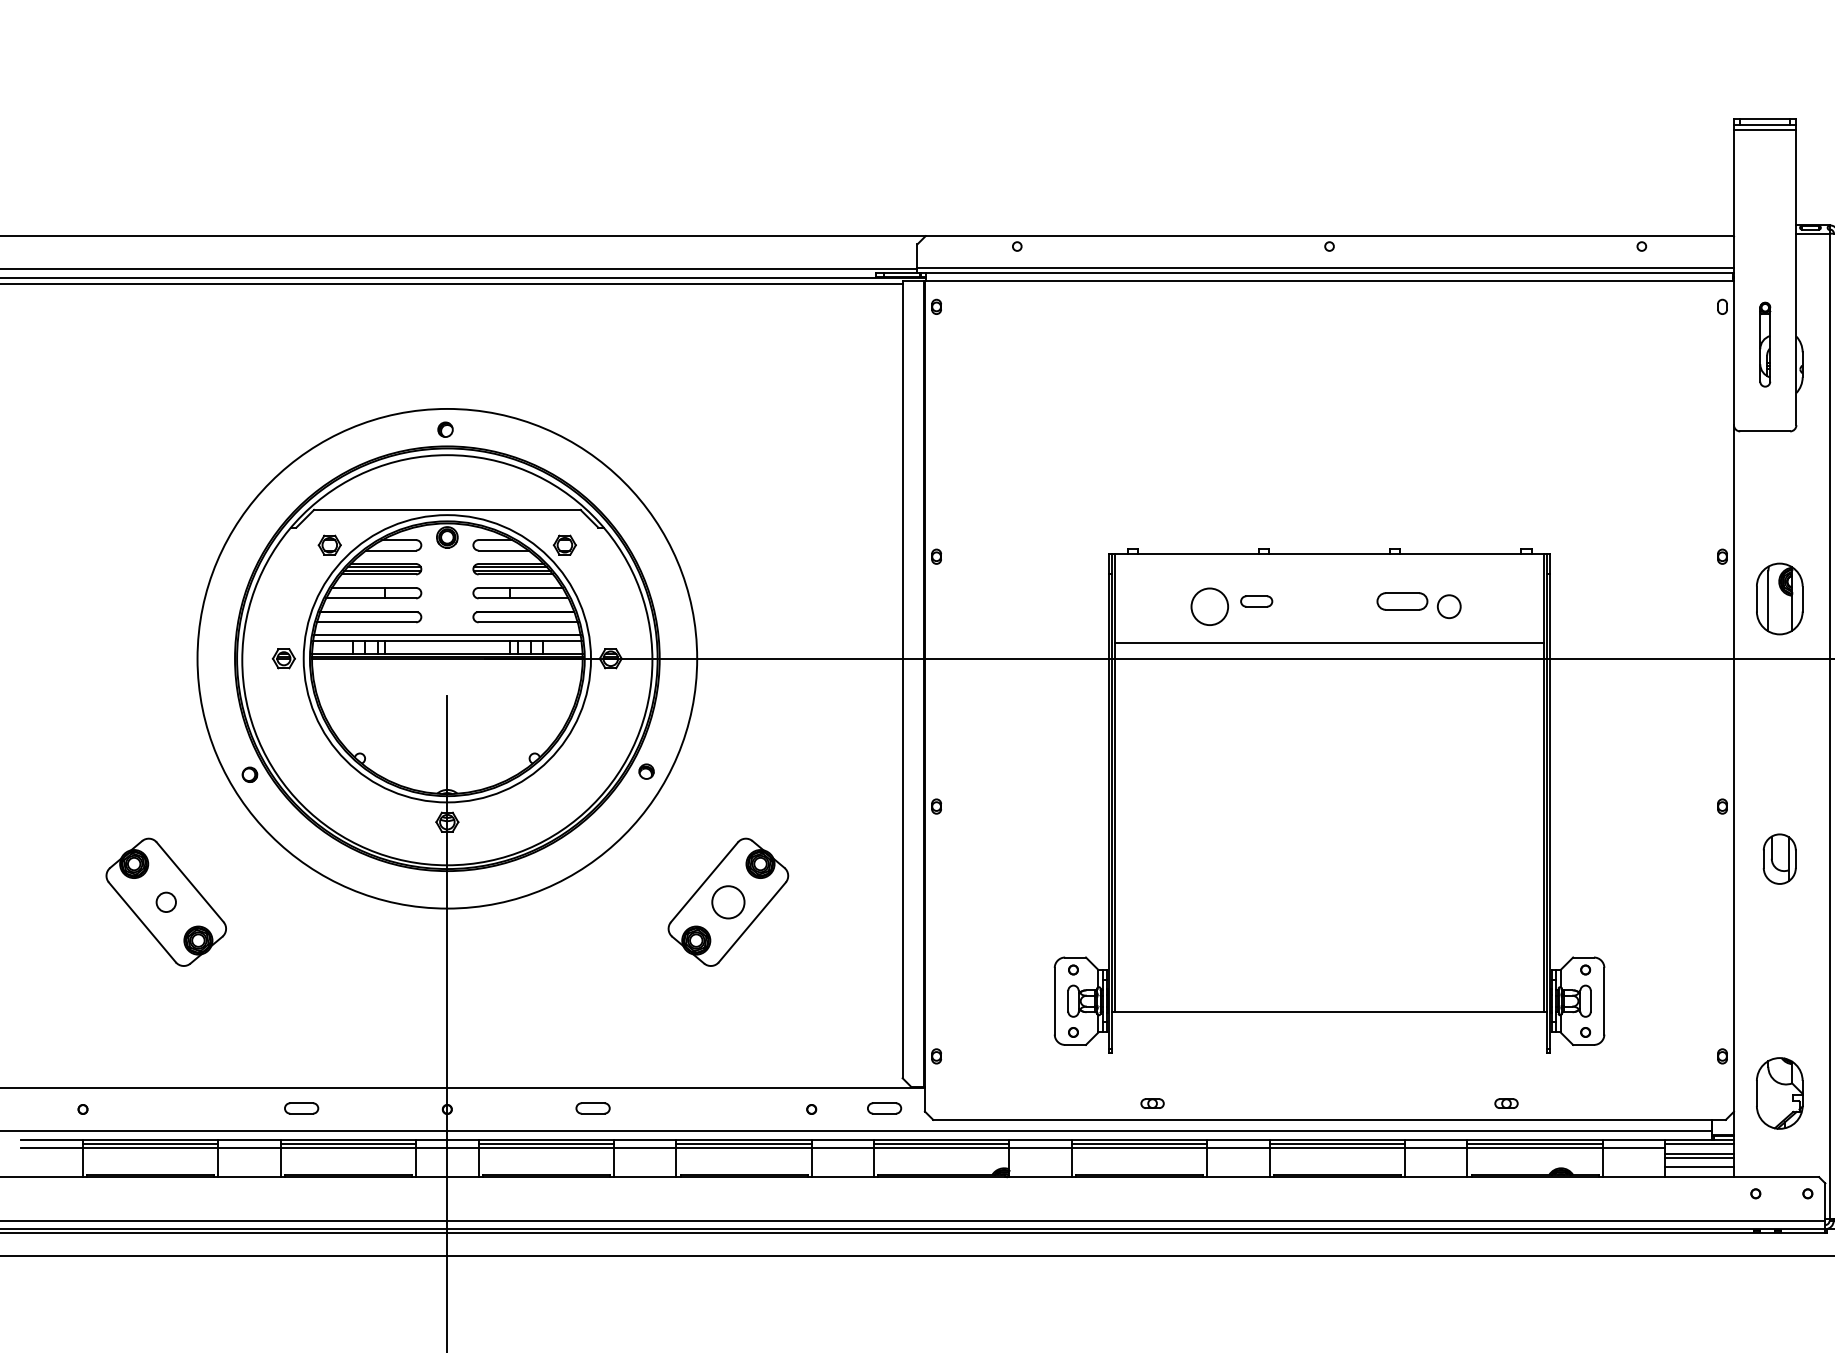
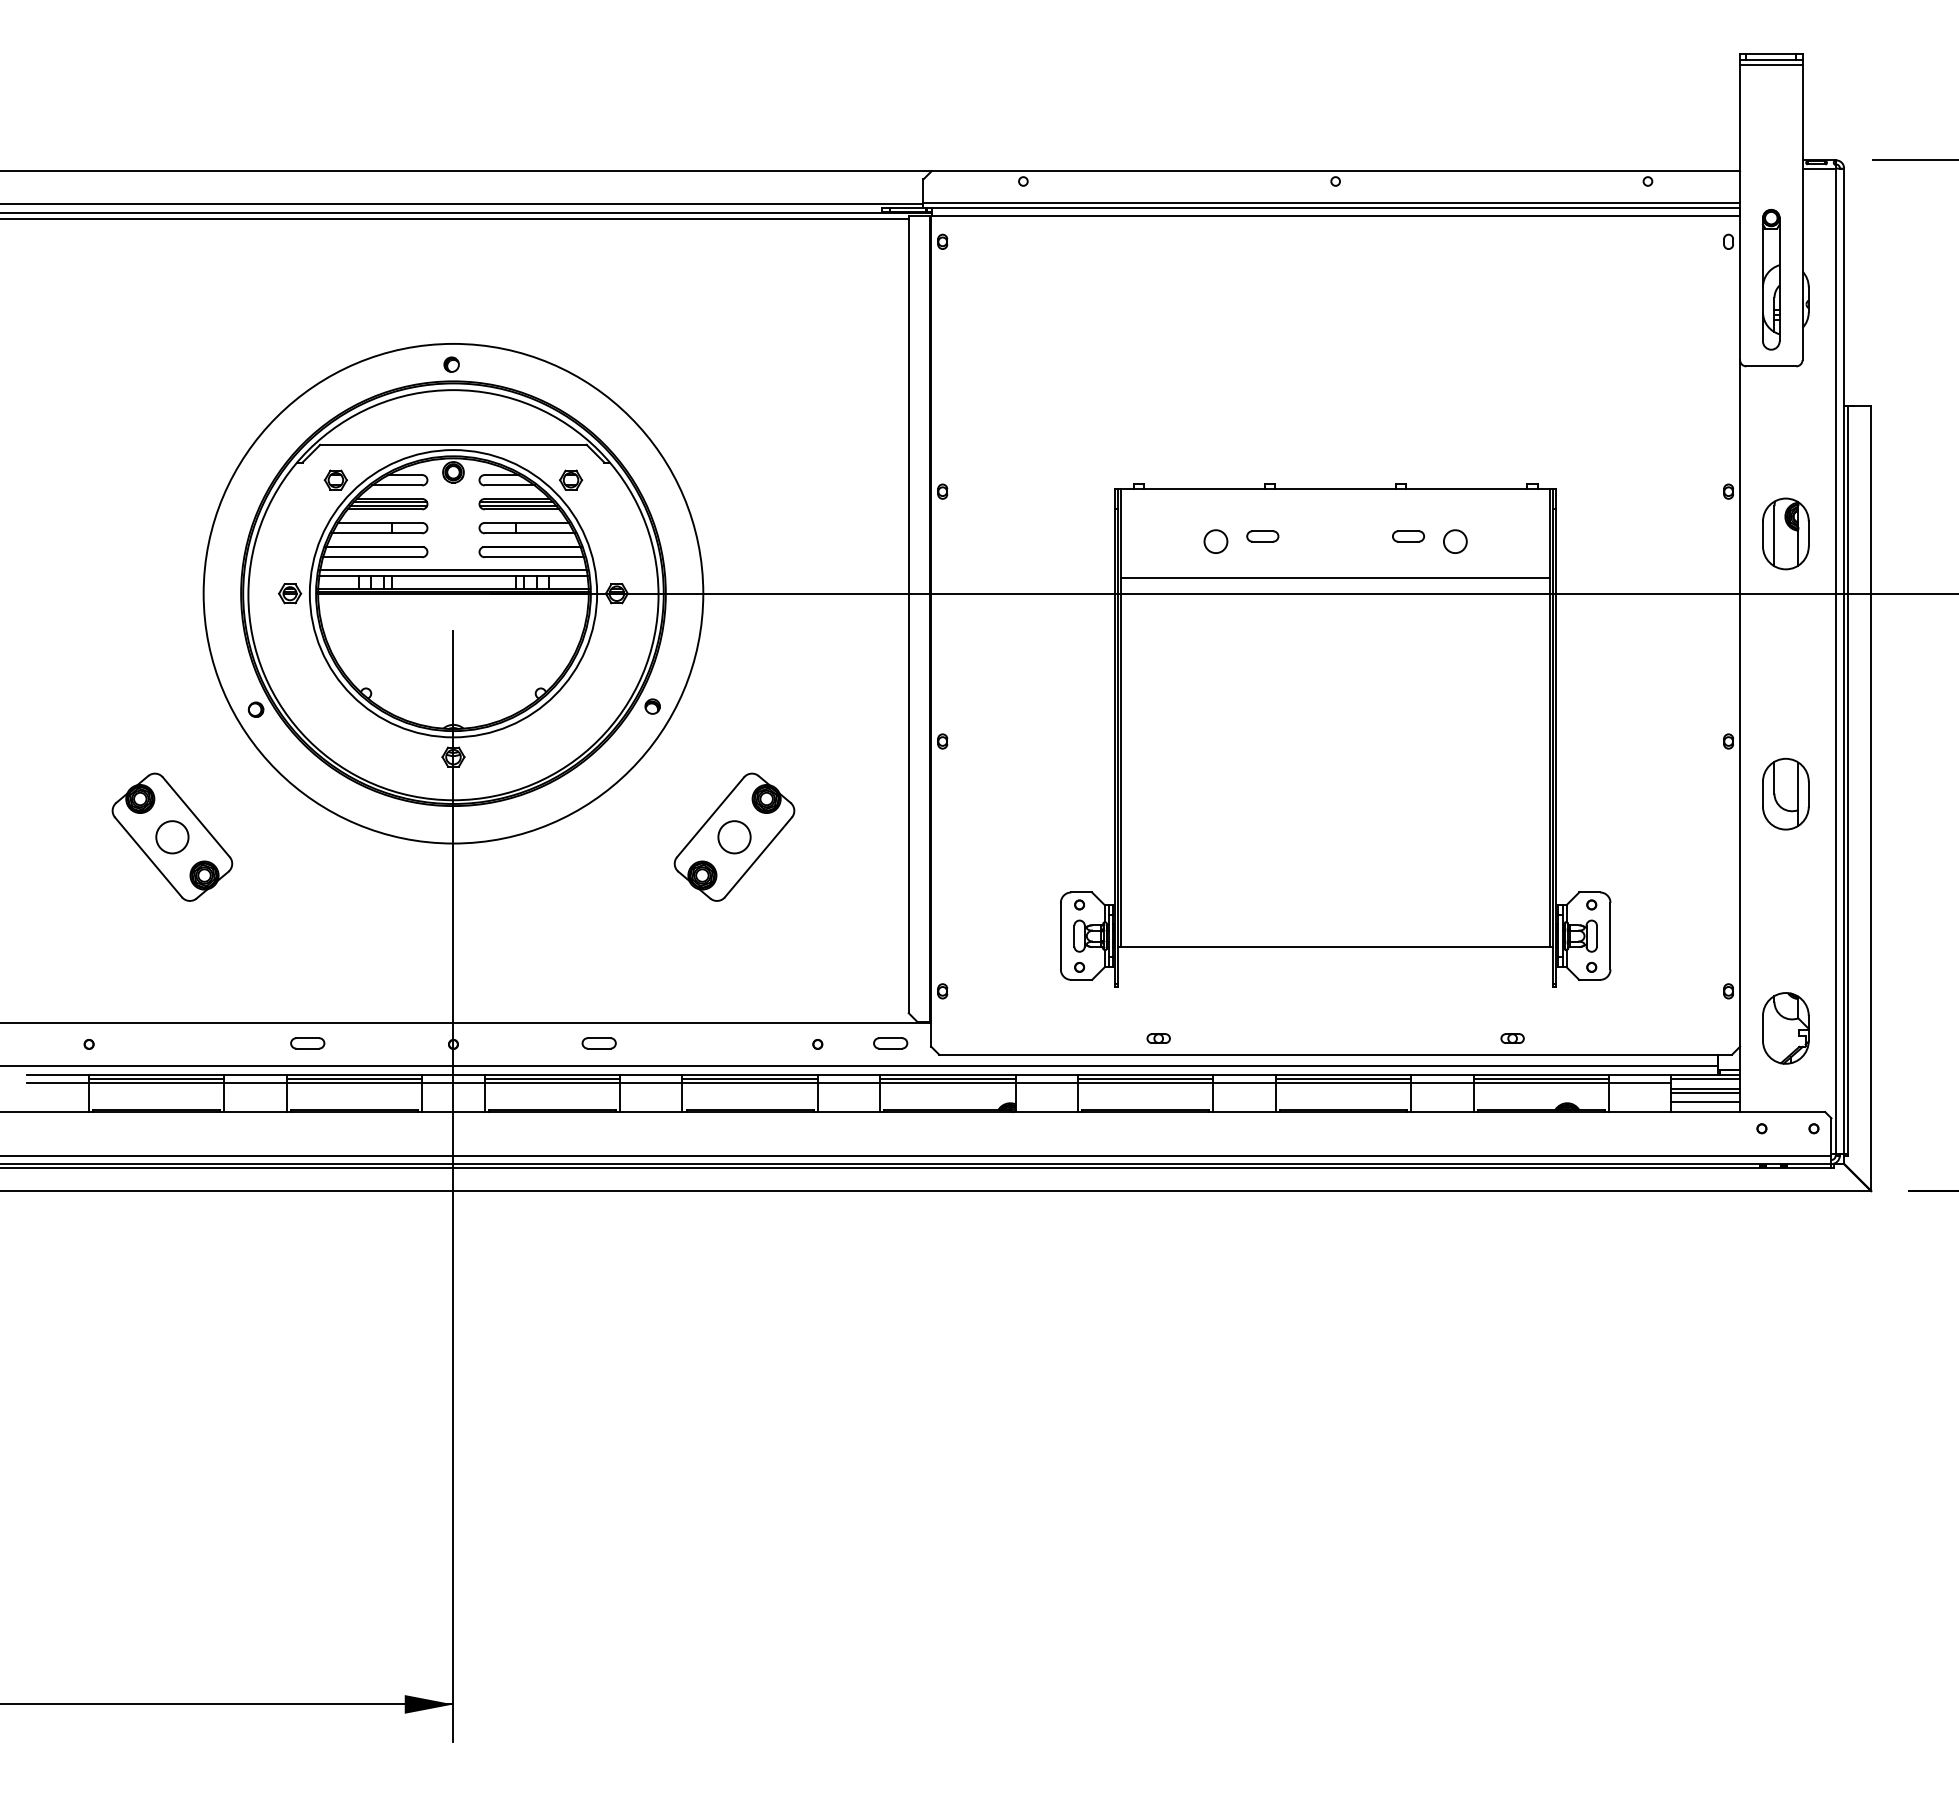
part: (1765, 344) -> (1771, 279), size x1.67
part: (1402, 601) -> (1408, 536), size x0.62
circle: (1209, 606) -> (1215, 541), size x0.62
part: (1779, 858) -> (1785, 793), size x1.43
circle: (166, 902) -> (172, 837), size x1.67

